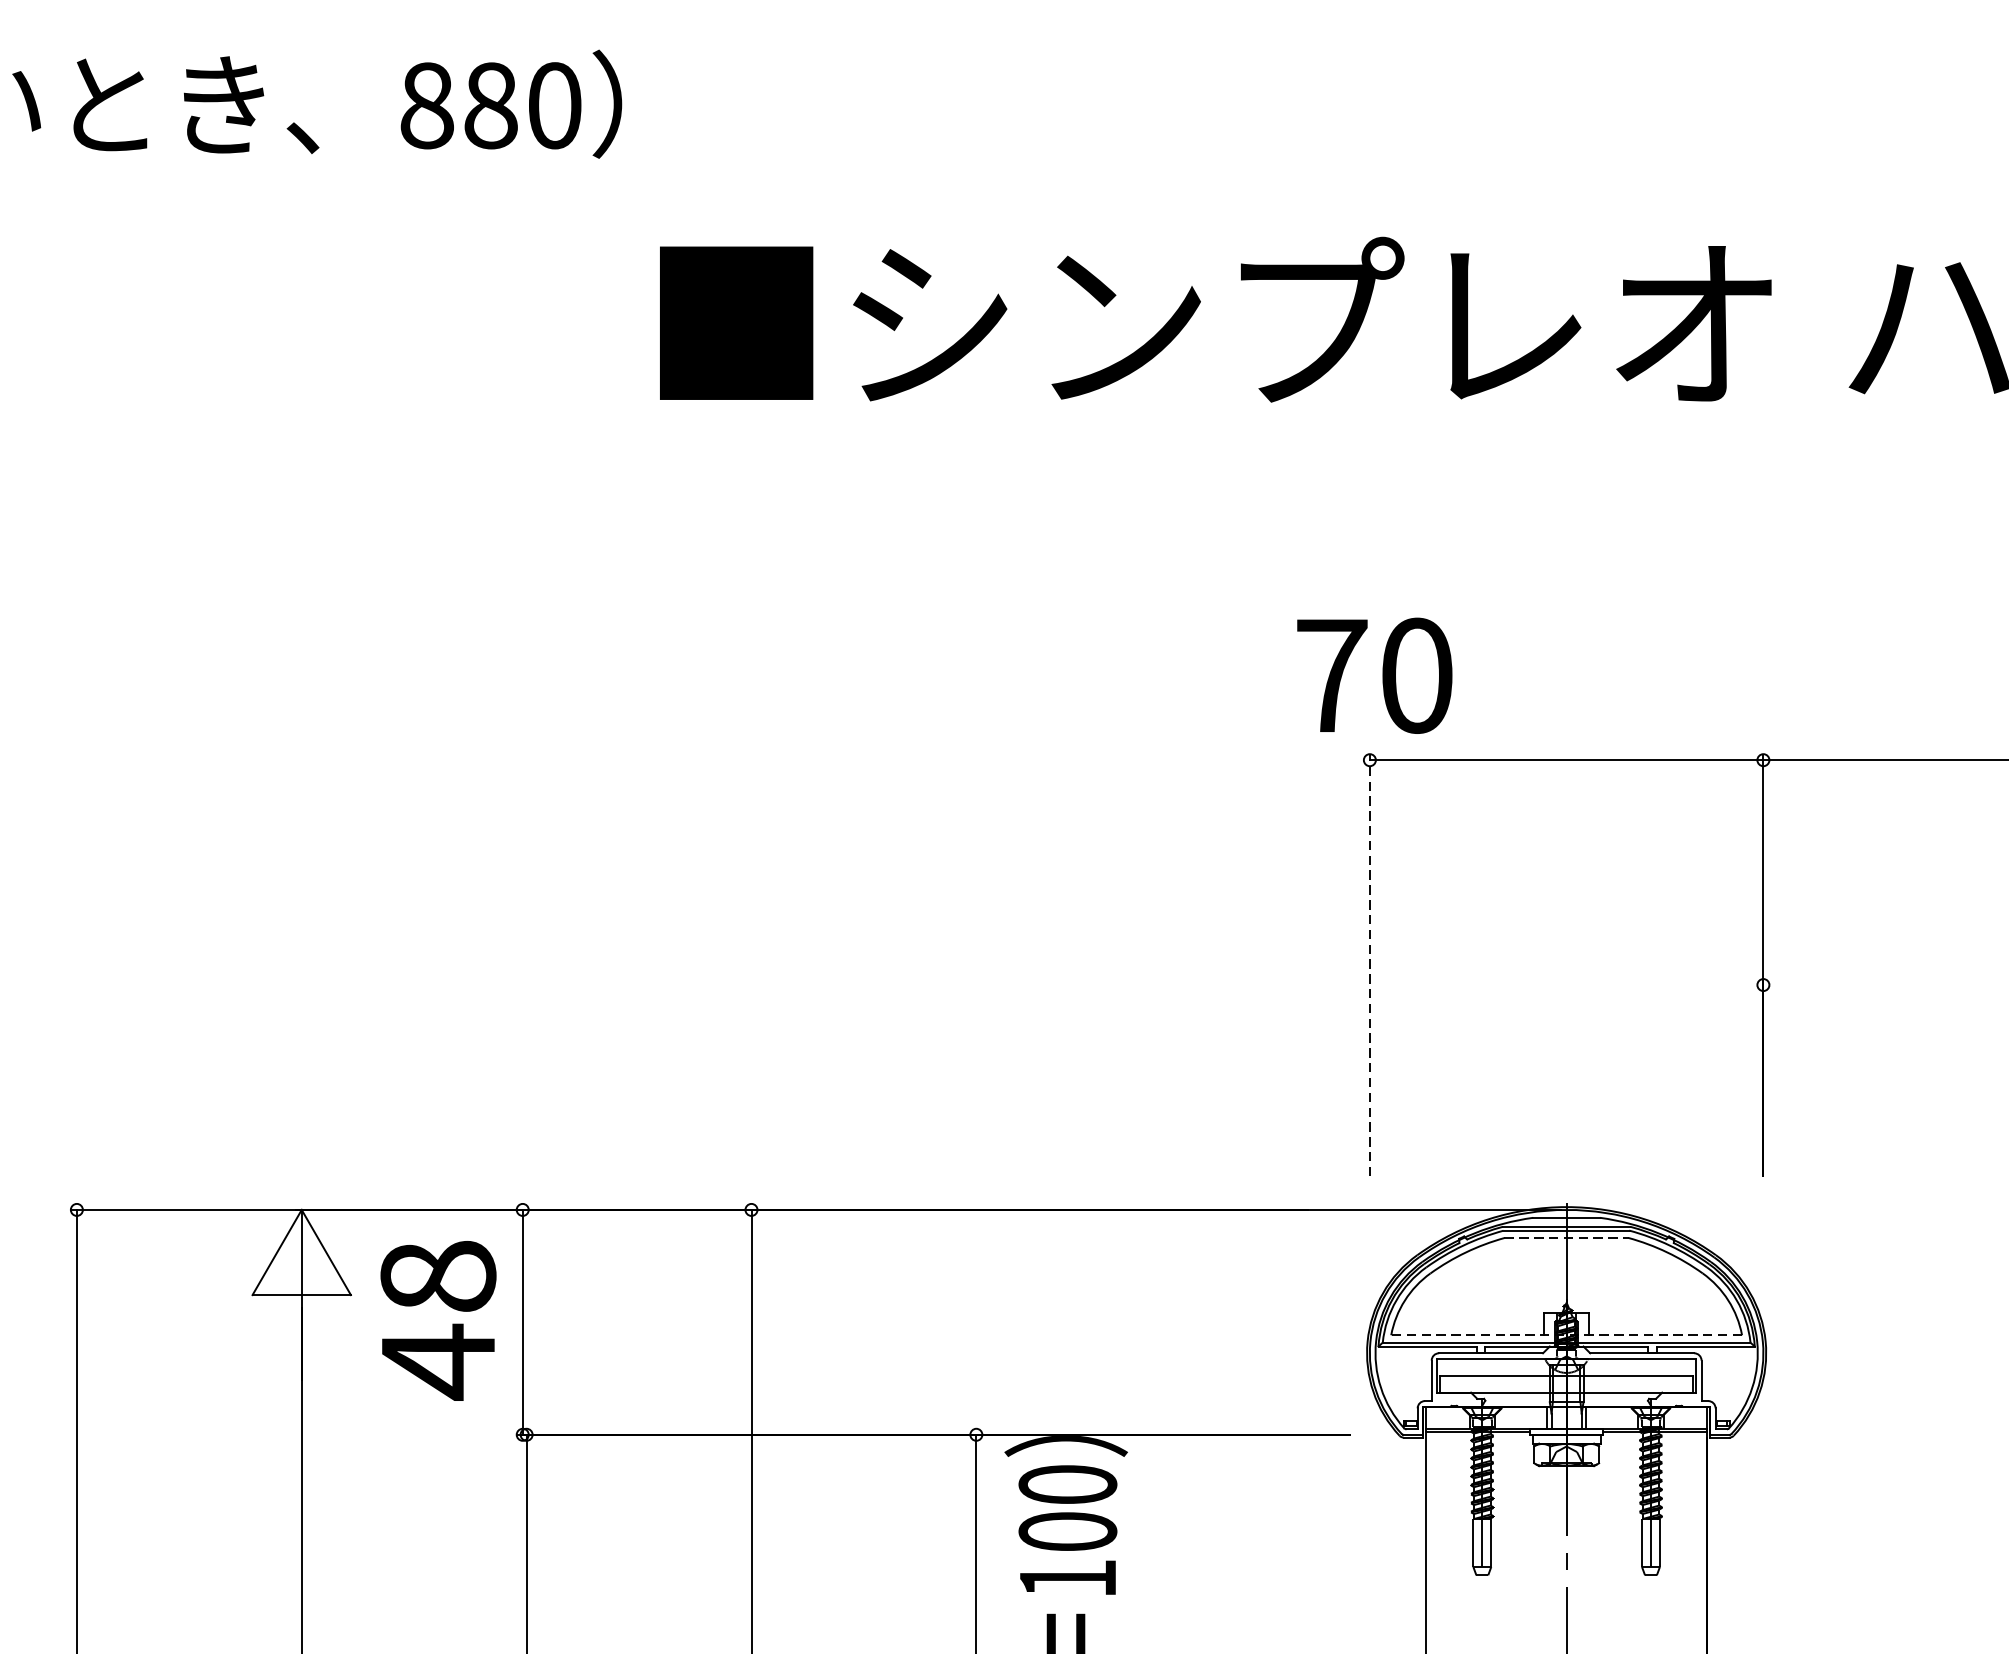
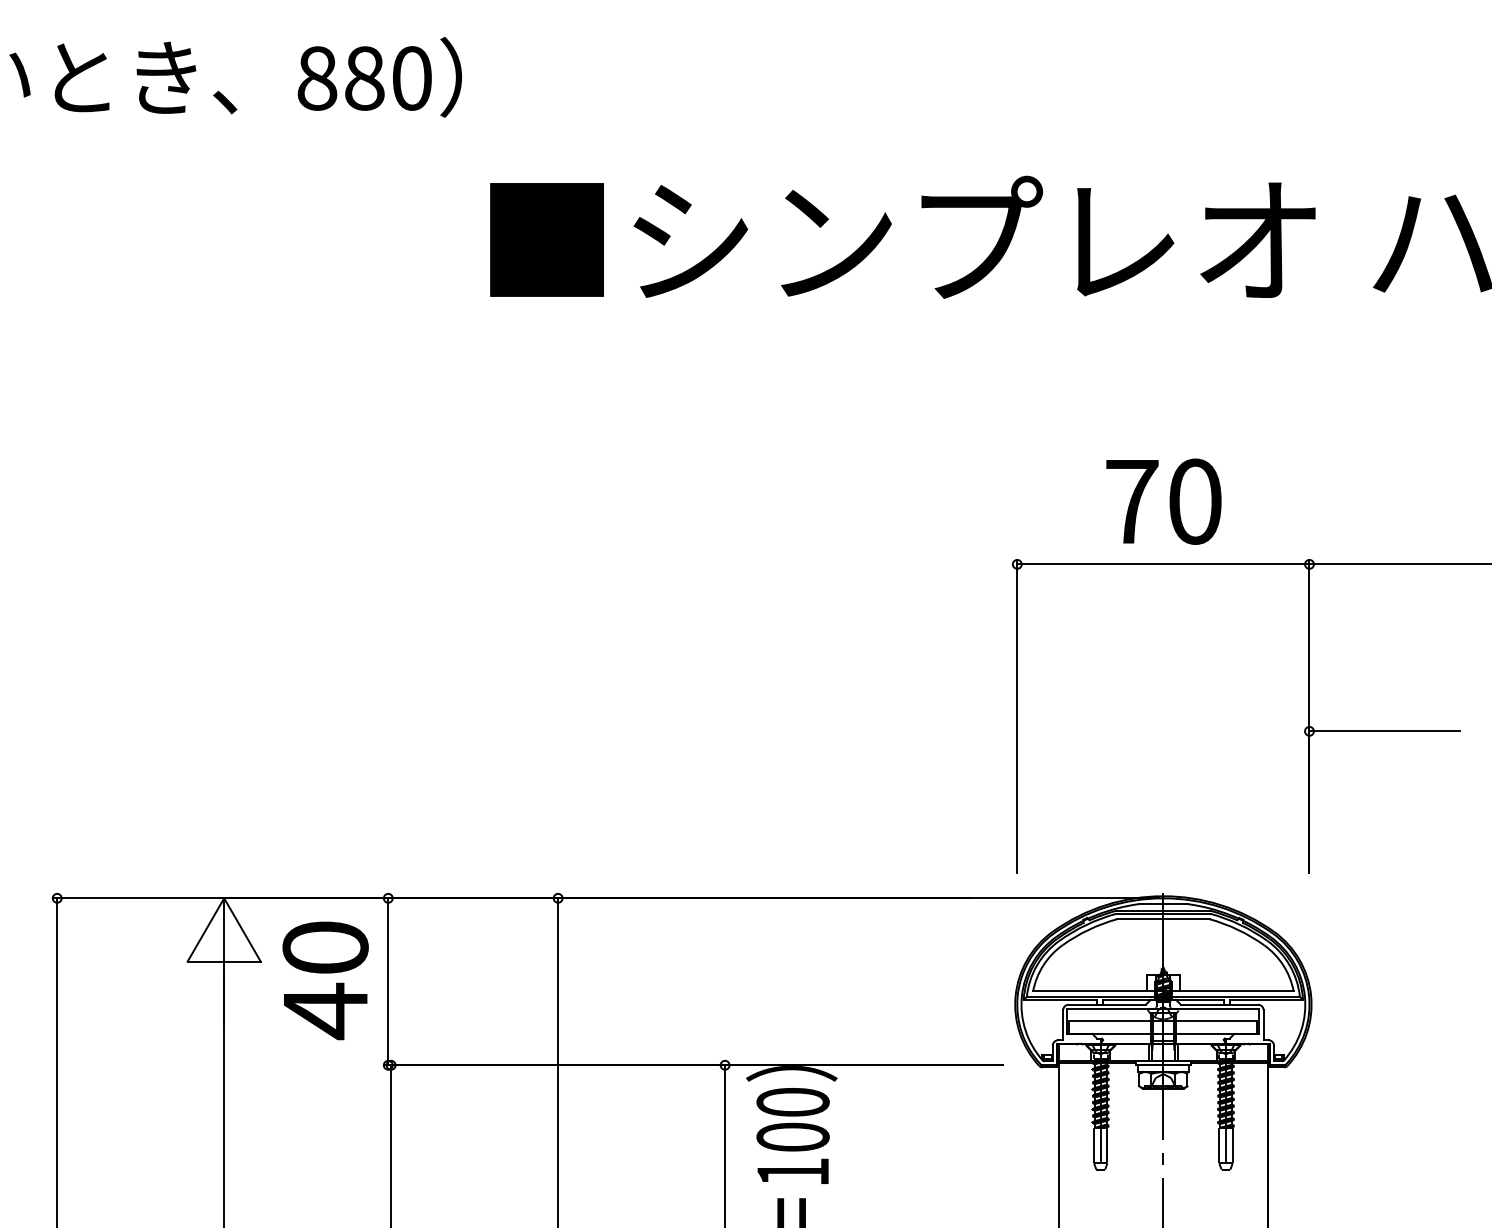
text: (1374, 675) -> (1163, 501), moved
line: (1370, 965) -> (1017, 716), dashed -> solid
line: (1864, 985) -> (1384, 731), added
line: (1568, 1238) -> (1164, 919), dashed -> solid
text: (438, 1276) -> (325, 947), 48 -> 40
line: (1565, 1335) -> (1162, 991), dashed -> solid

